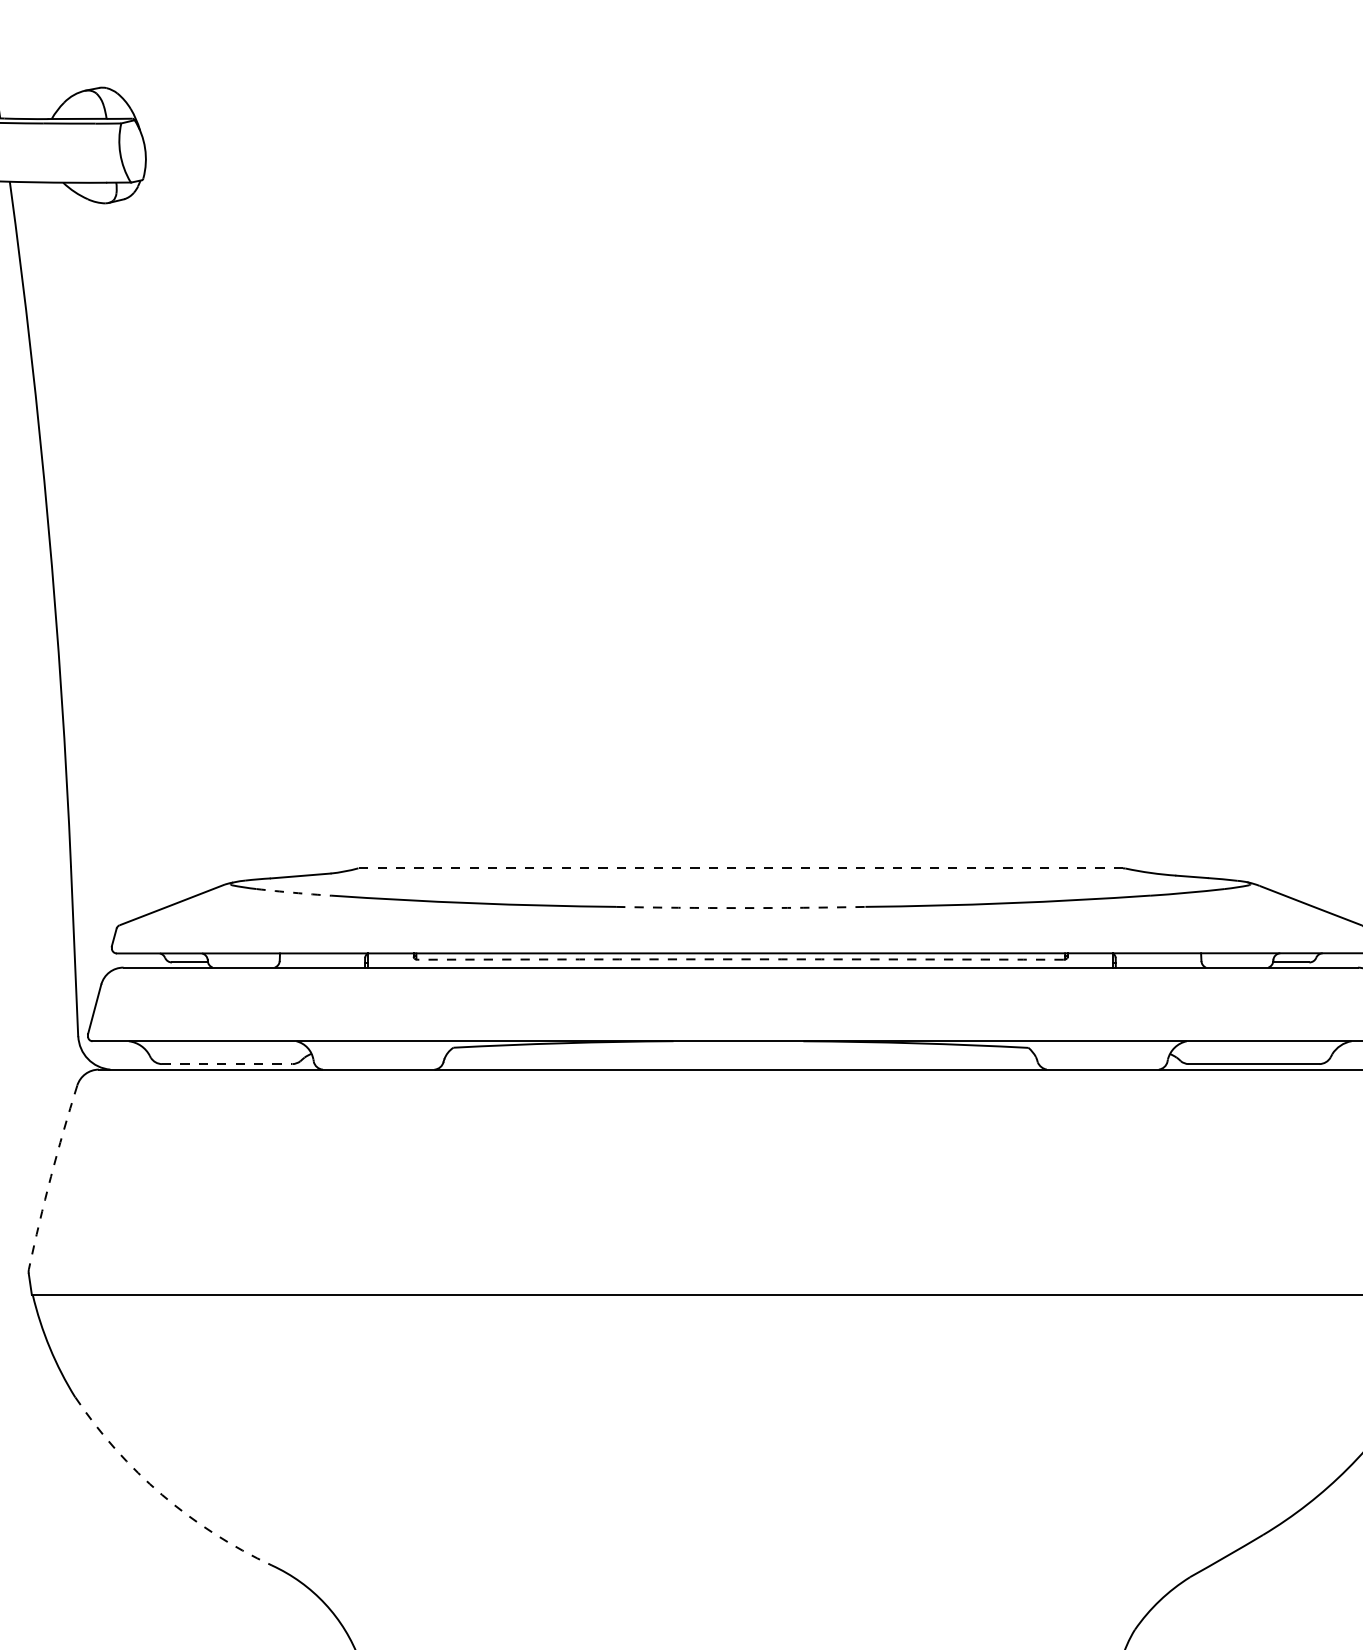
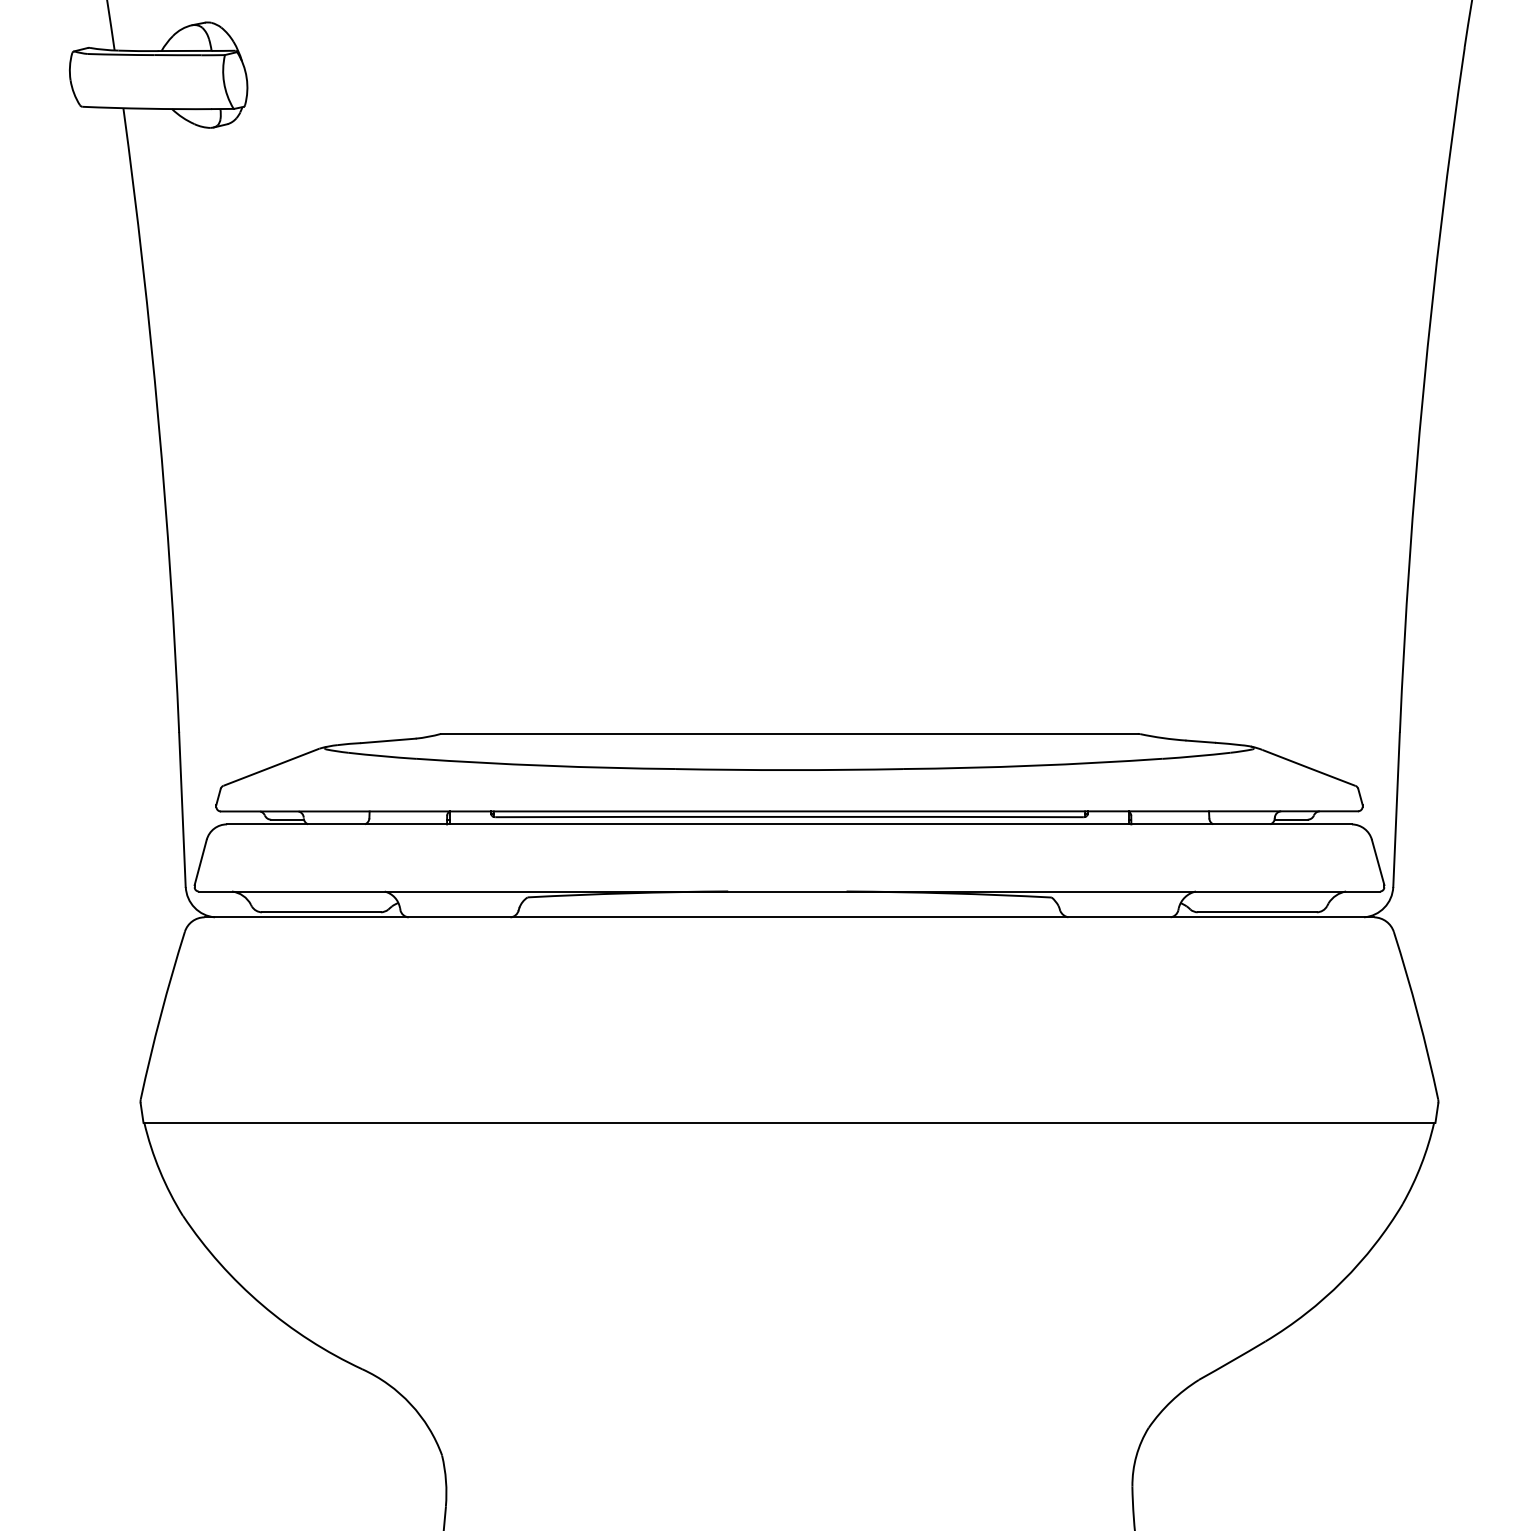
line: (739, 867) -> (788, 733), dashed -> solid
arc: (294, 893) -> (382, 756), dashed -> solid
arc: (740, 908) -> (789, 770), dashed -> solid
arc: (740, 958) -> (789, 816), dashed -> solid
line: (227, 1064) -> (321, 912), dashed -> solid
arc: (50, 1176) -> (160, 1014), dashed -> solid
arc: (162, 1494) -> (262, 1304), dashed -> solid

